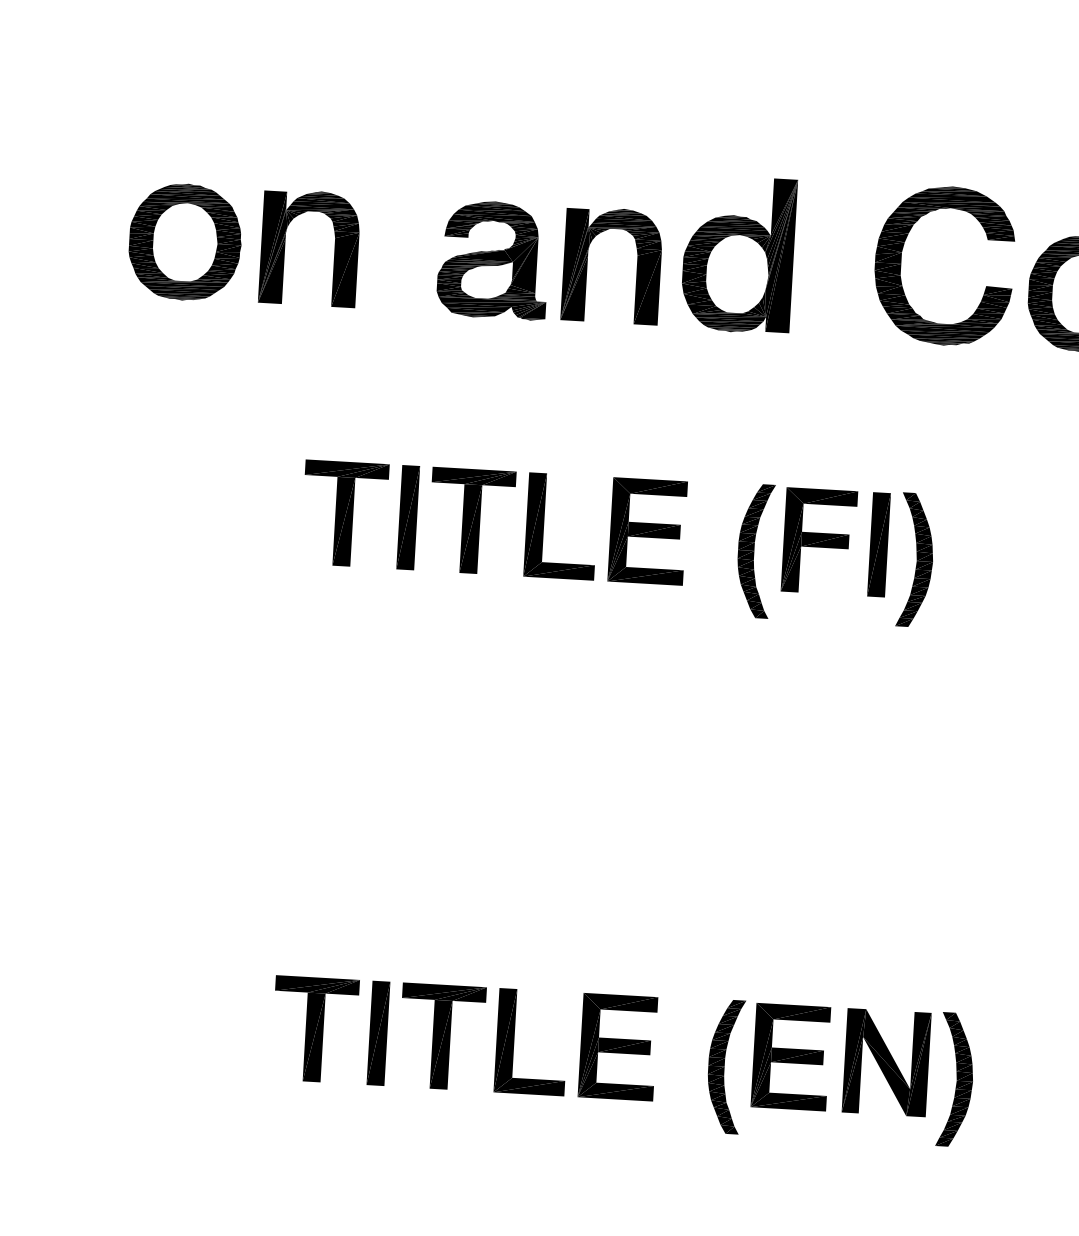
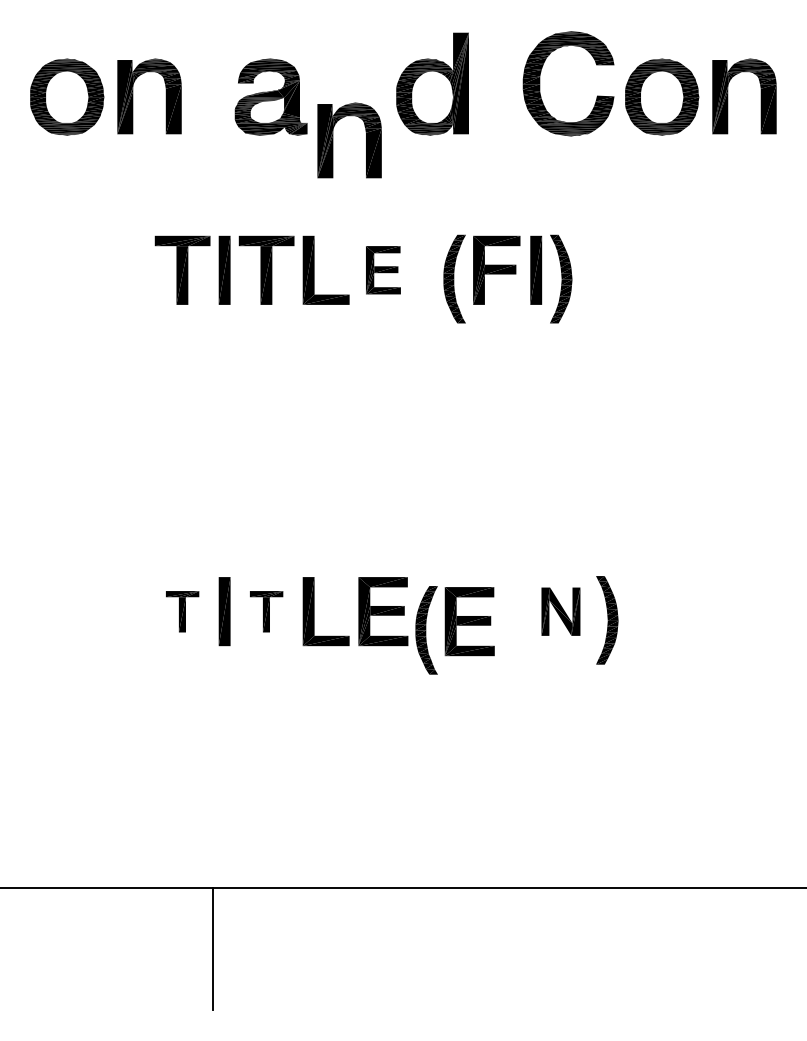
part: (587, 264) -> (333, 140), moved
part: (648, 530) -> (383, 269), size x0.7
part: (314, 1029) -> (182, 611), size x0.6
part: (441, 1036) -> (266, 611), size x0.6
part: (886, 1062) -> (560, 611), size x0.7
part: (767, 1069) -> (454, 630), moved

